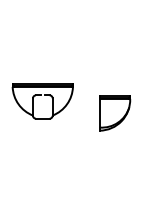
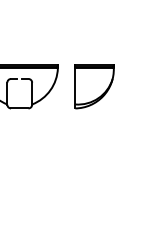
part: (115, 113) -> (95, 86), moved

